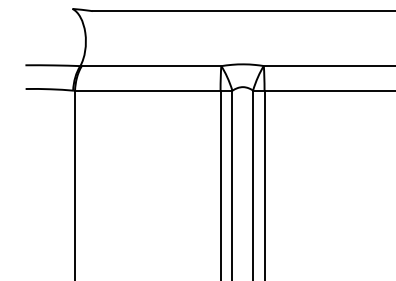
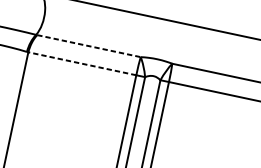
line: (151, 66) -> (88, 46), solid -> dashed
line: (147, 90) -> (82, 63), solid -> dashed

